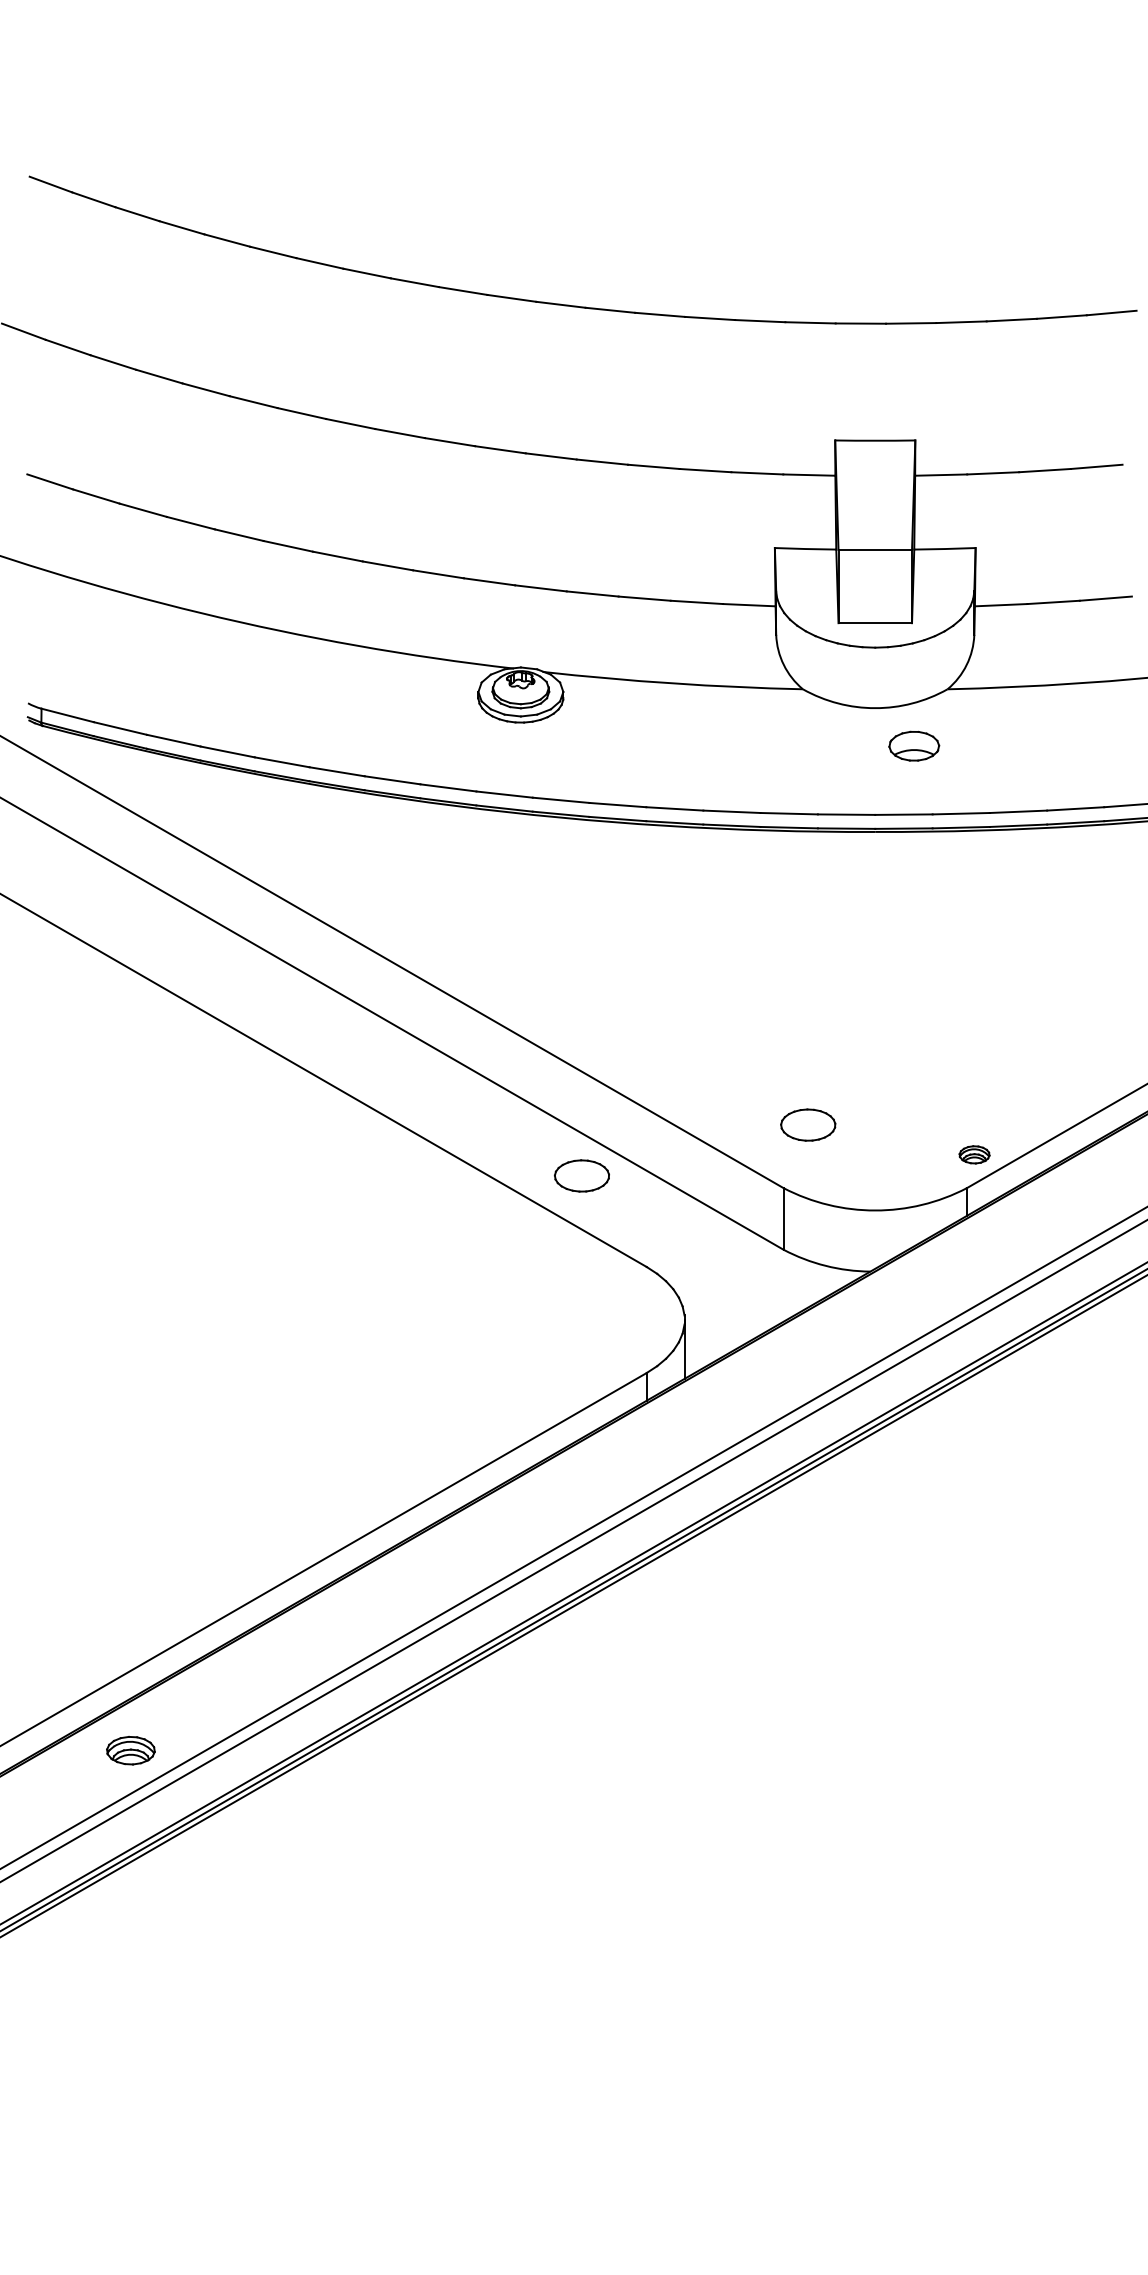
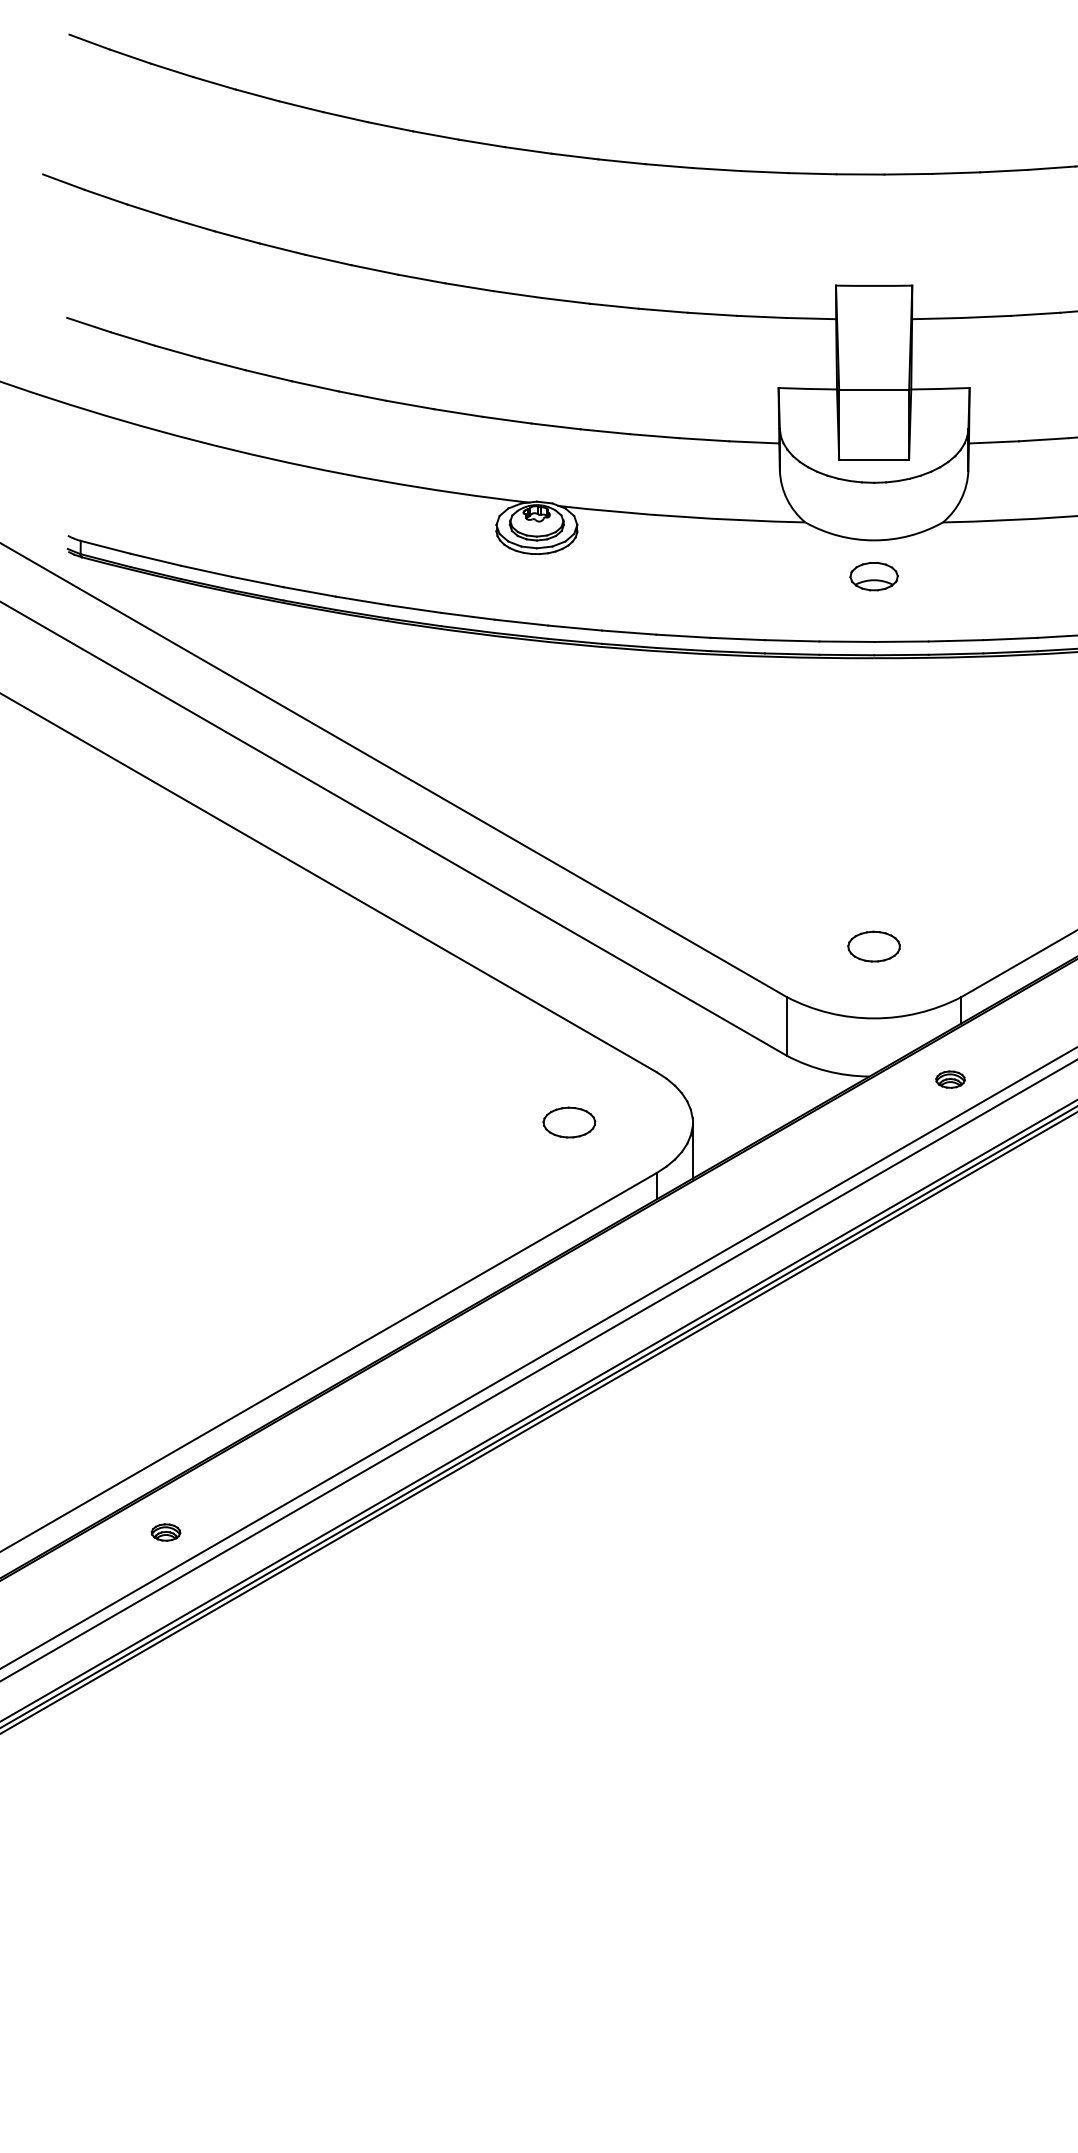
part: (914, 745) -> (874, 575), moved
part: (808, 1124) -> (874, 946), moved
part: (974, 1154) -> (950, 1079), moved
part: (581, 1175) -> (568, 1122), moved
part: (131, 1750) -> (166, 1532), size x0.62

